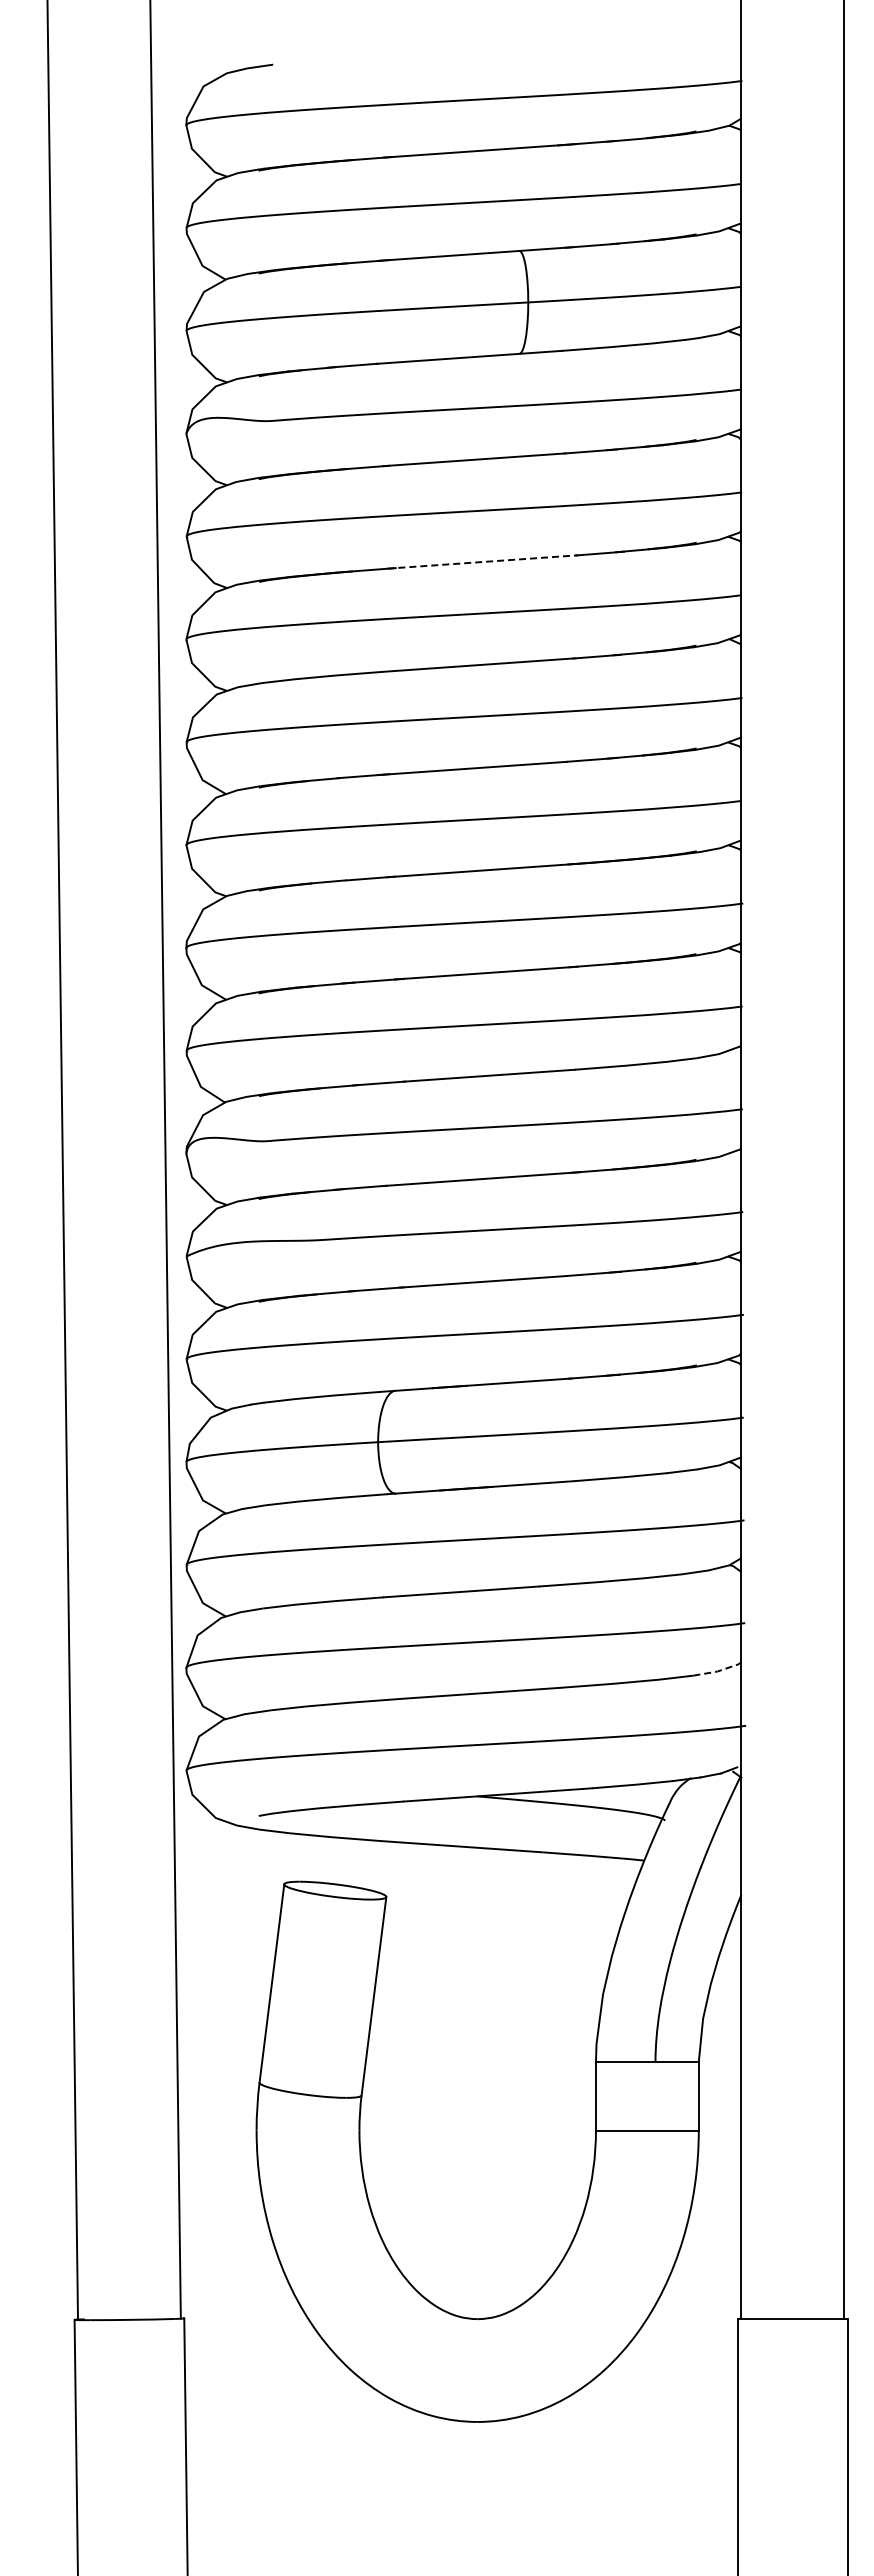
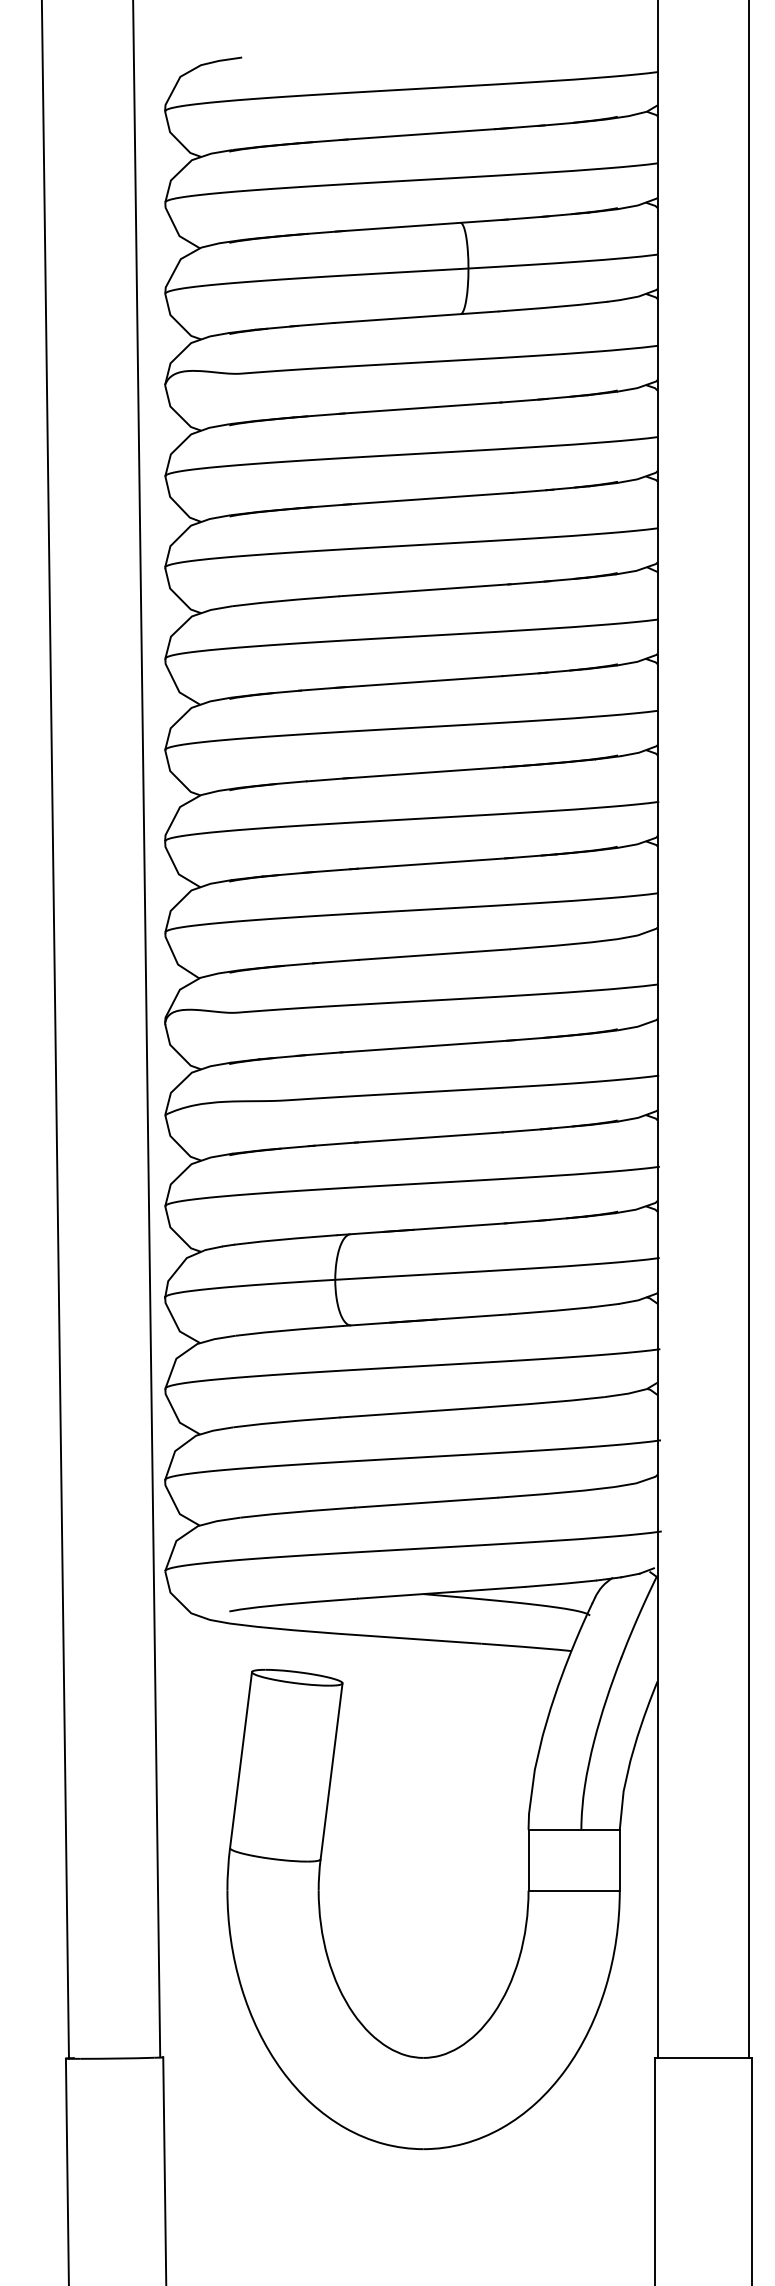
line: (482, 561) -> (427, 498), dashed -> solid
line: (719, 1670) -> (638, 1482), dashed -> solid

